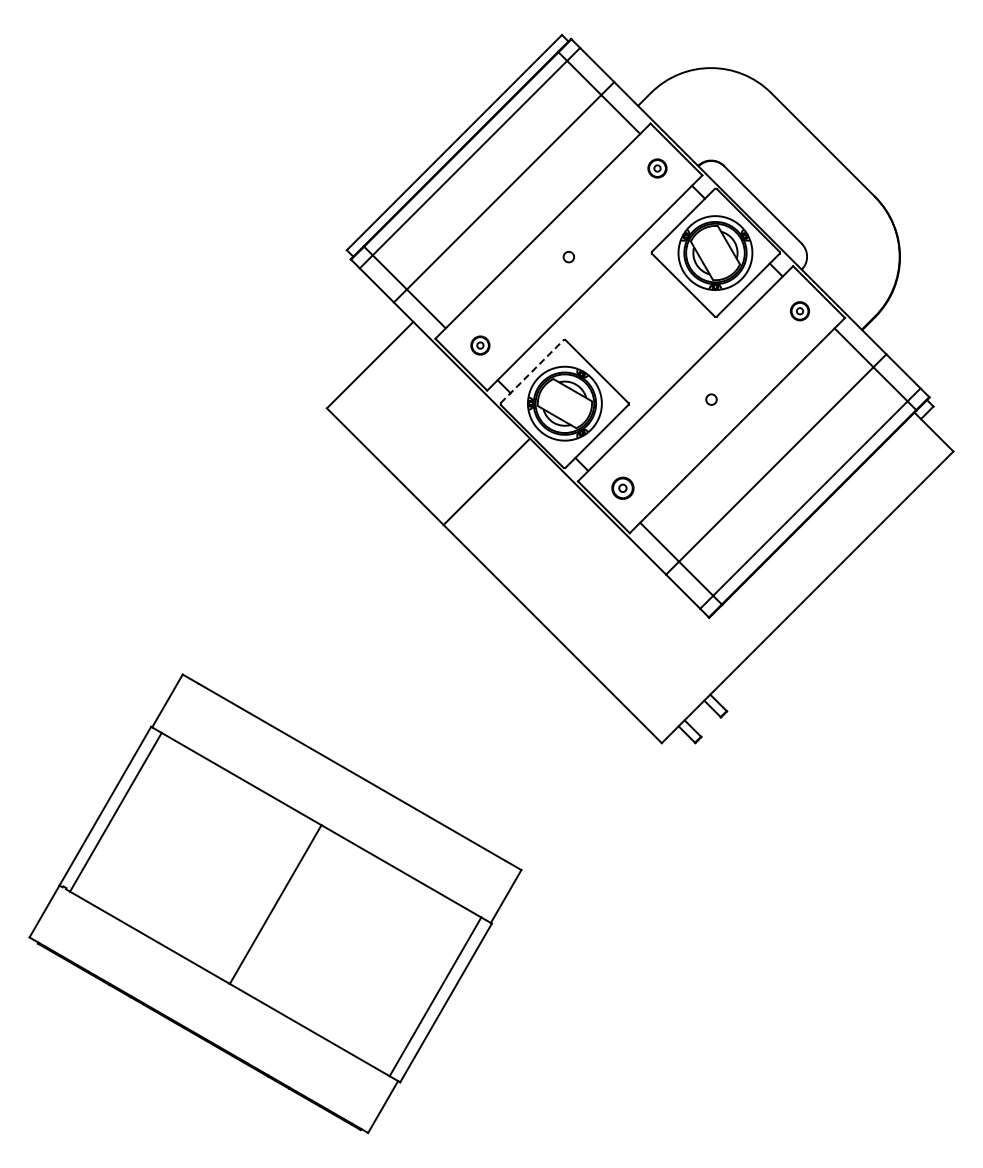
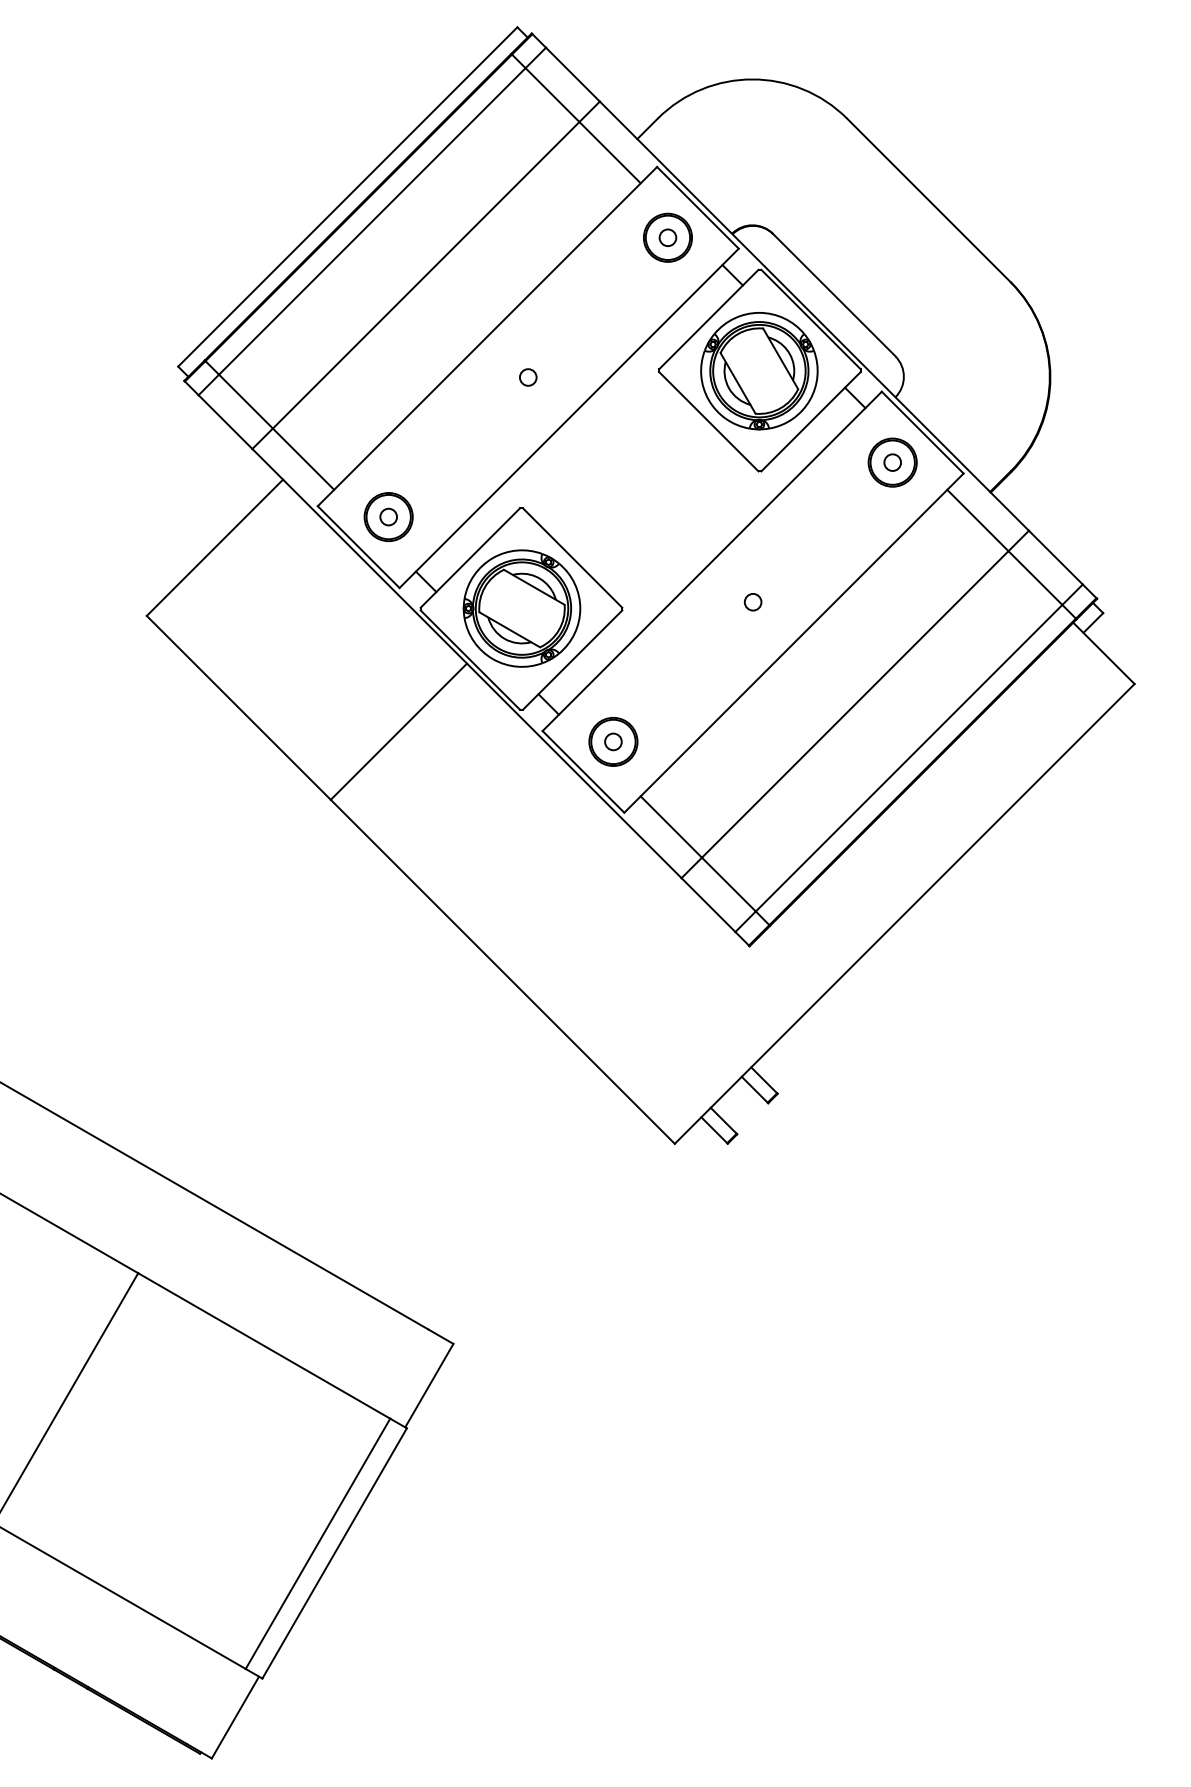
part: (657, 168) -> (667, 237), size x1.67
part: (799, 311) -> (891, 463), size x1.67
part: (480, 345) -> (388, 516), size x1.67
line: (532, 371) -> (470, 557), dashed -> solid
part: (622, 488) -> (612, 742), size x1.43

